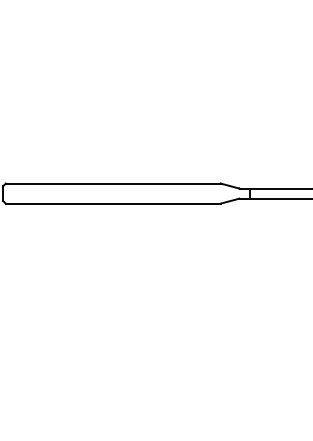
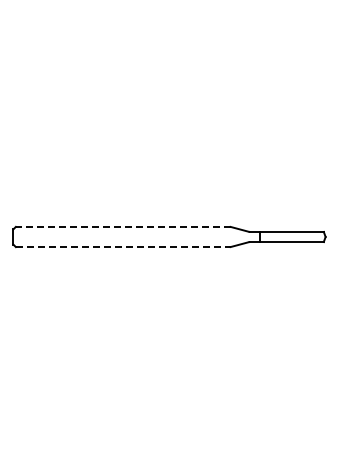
line: (112, 183) -> (122, 226), solid -> dashed
line: (113, 204) -> (123, 247), solid -> dashed

